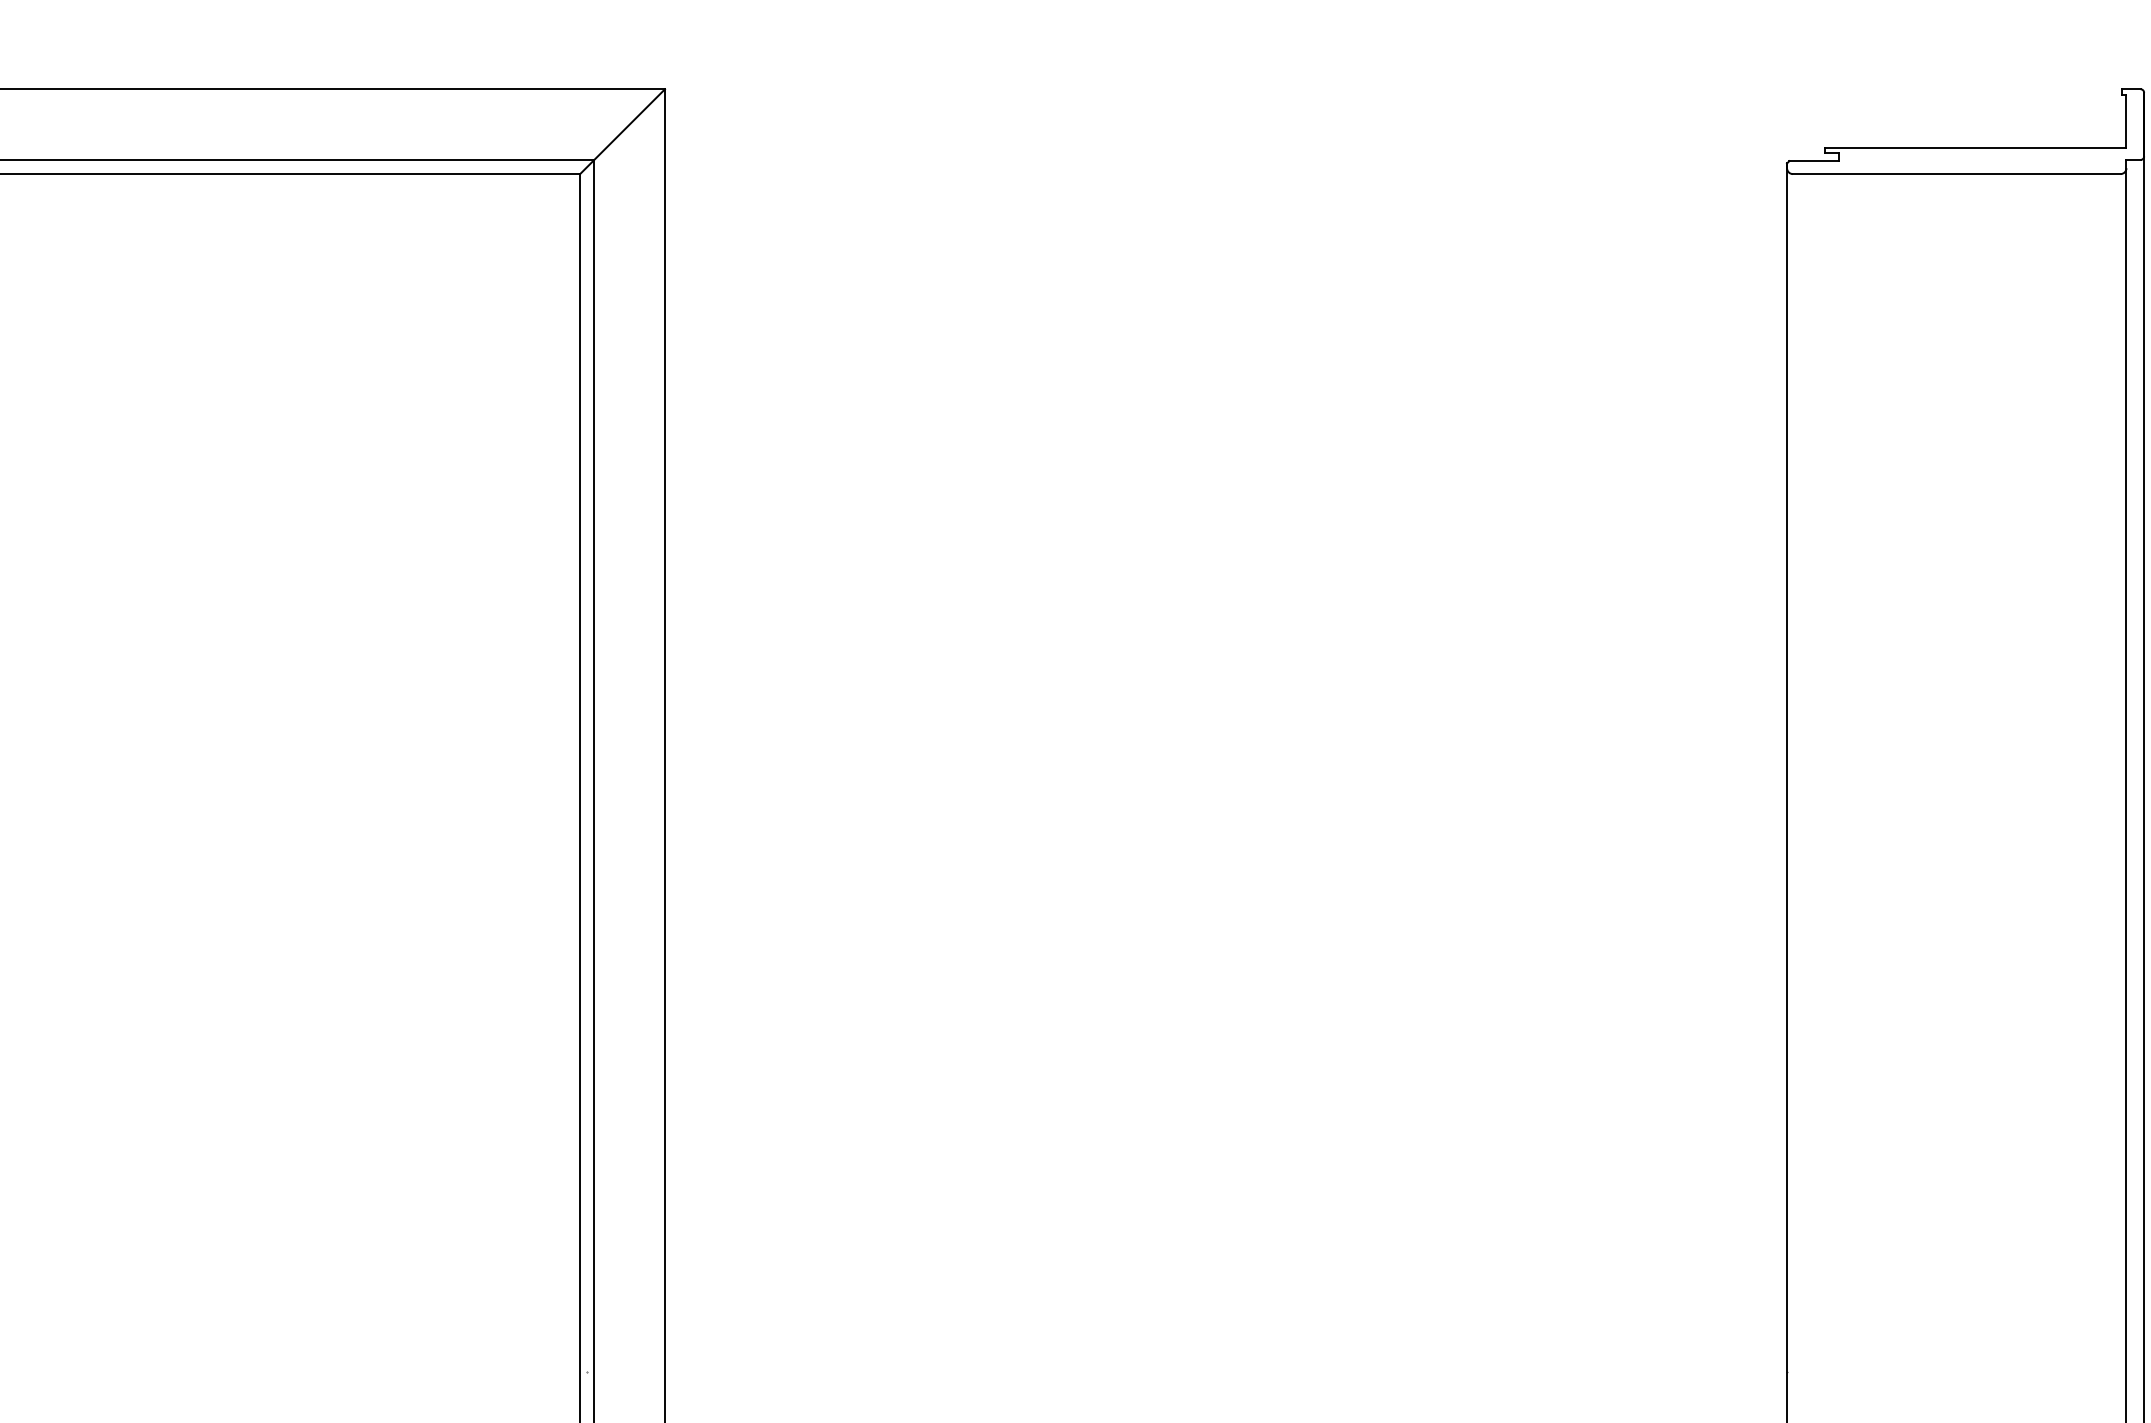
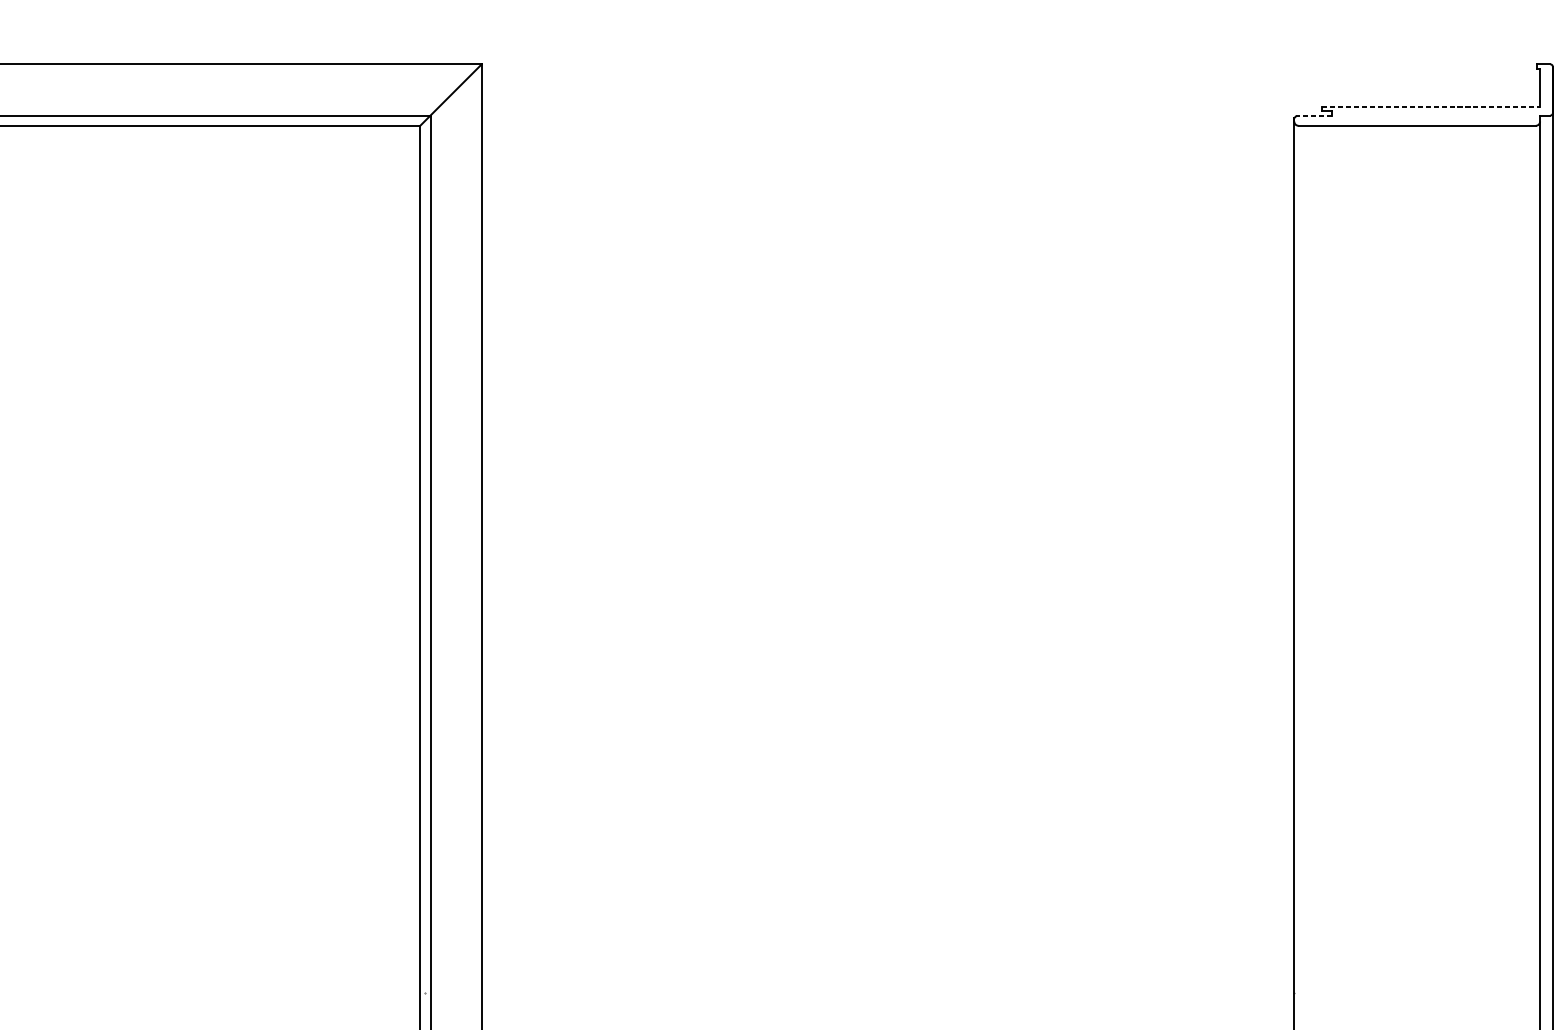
line: (1975, 148) -> (1430, 107), solid -> dashed
line: (1814, 161) -> (1314, 116), solid -> dashed

